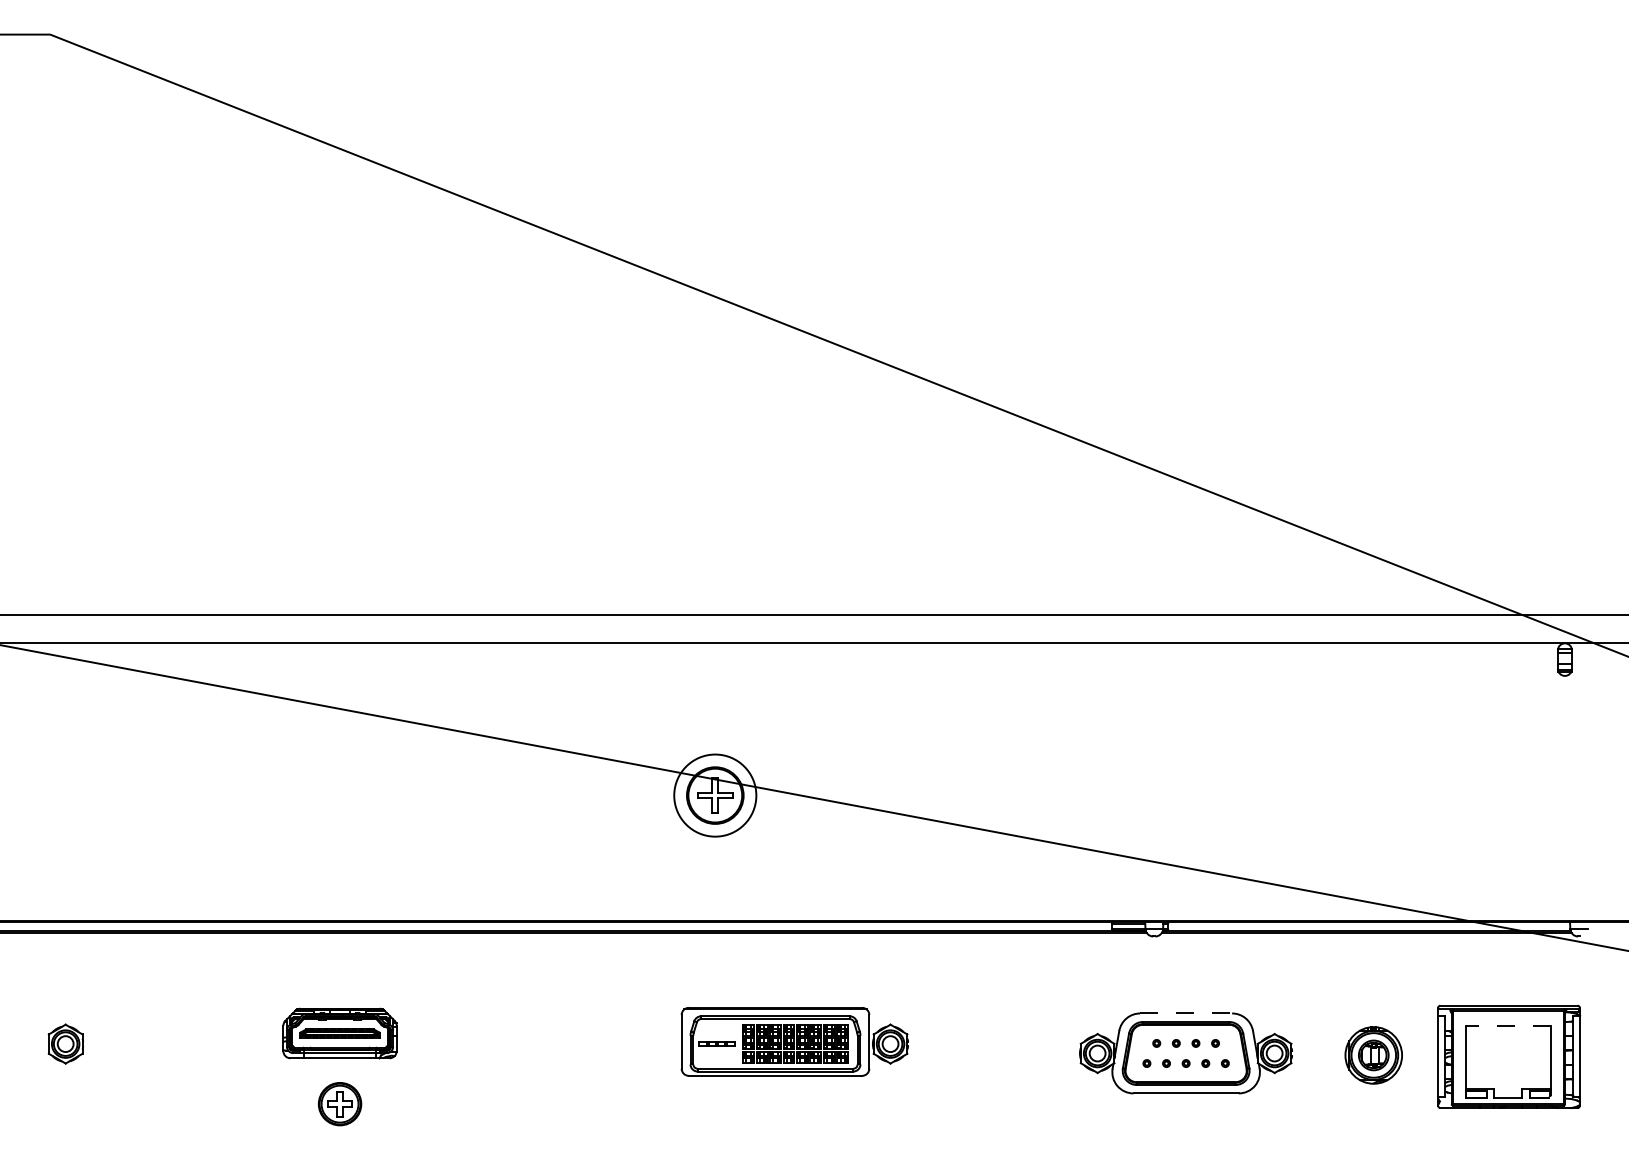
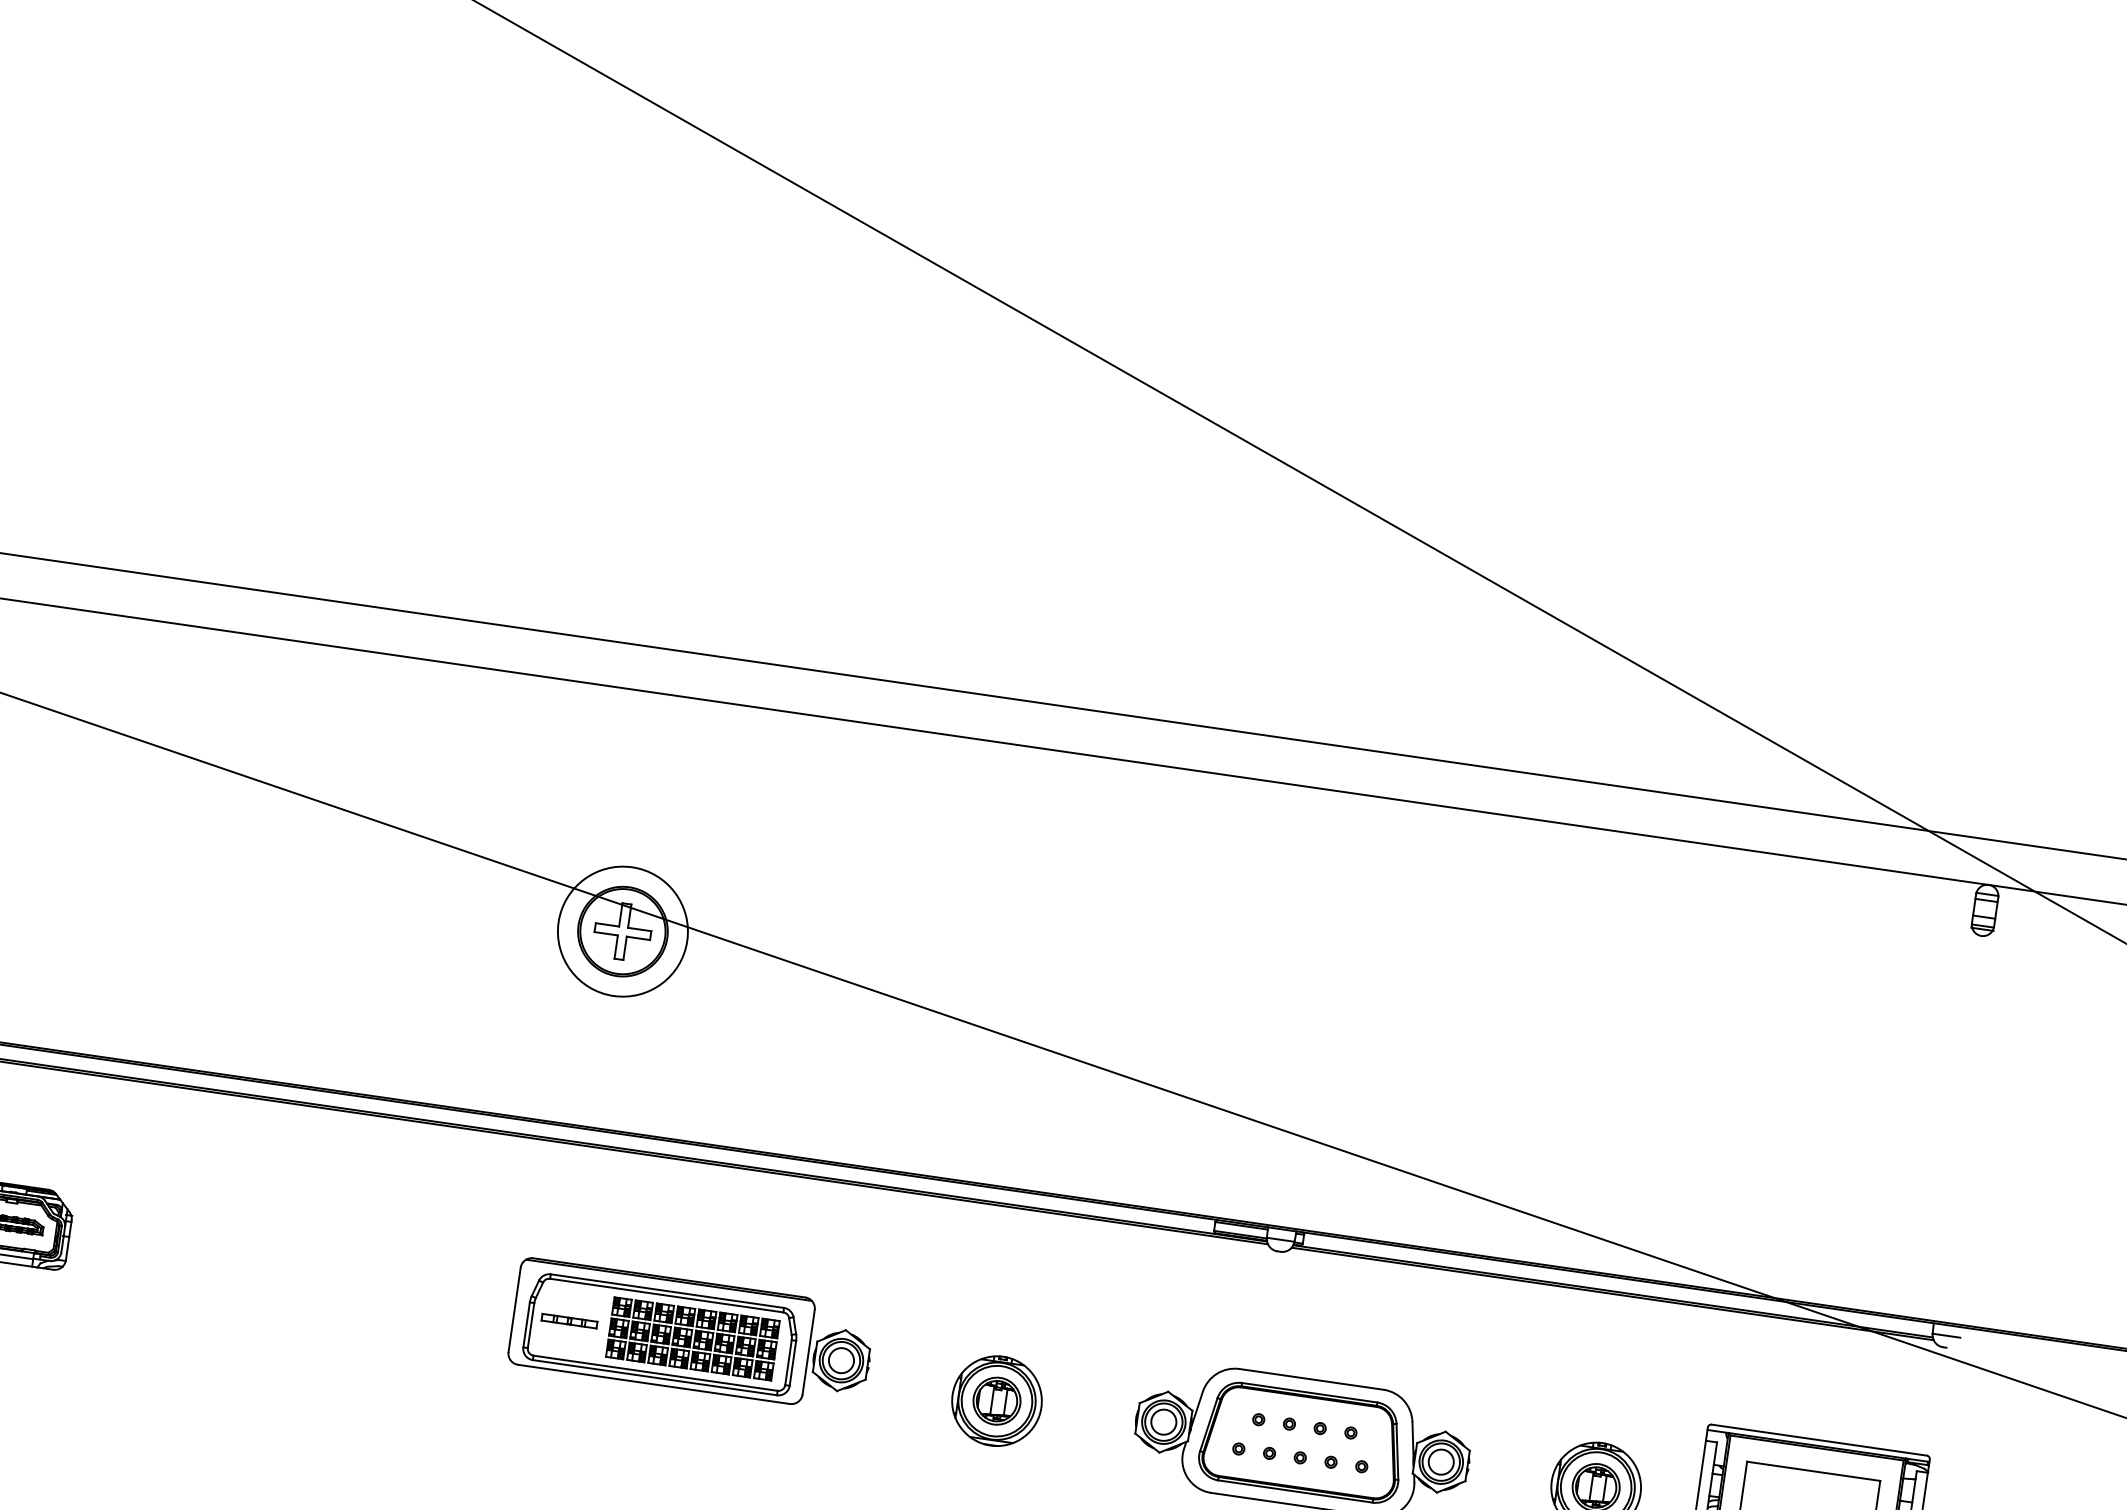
line: (1186, 1013) -> (1312, 1379), dashed -> solid
line: (1507, 1025) -> (1812, 1470), dashed -> solid
part: (991, 1055) -> (997, 1401), added

